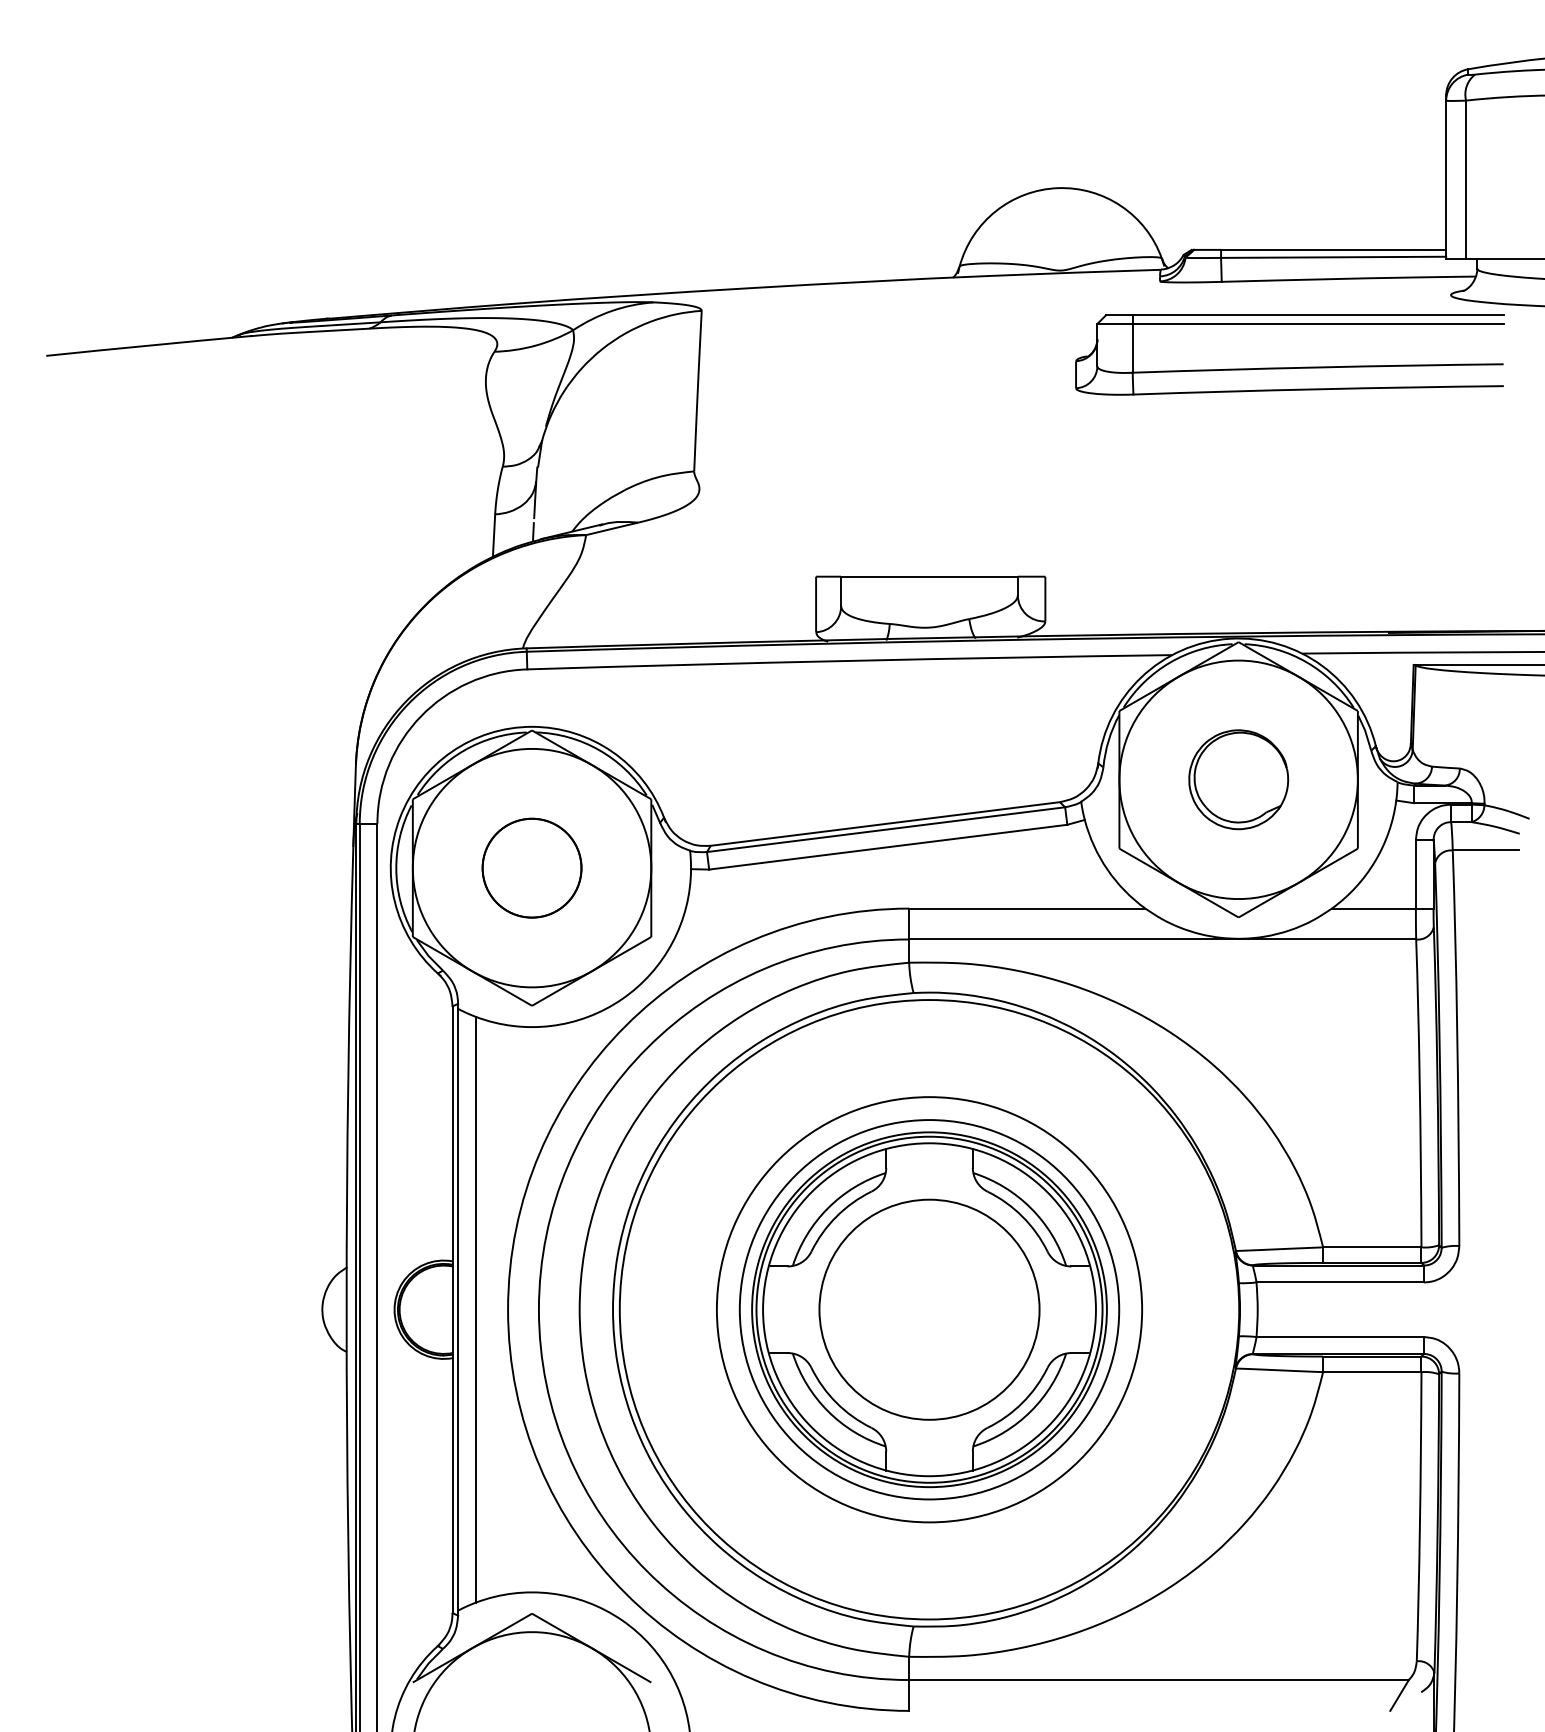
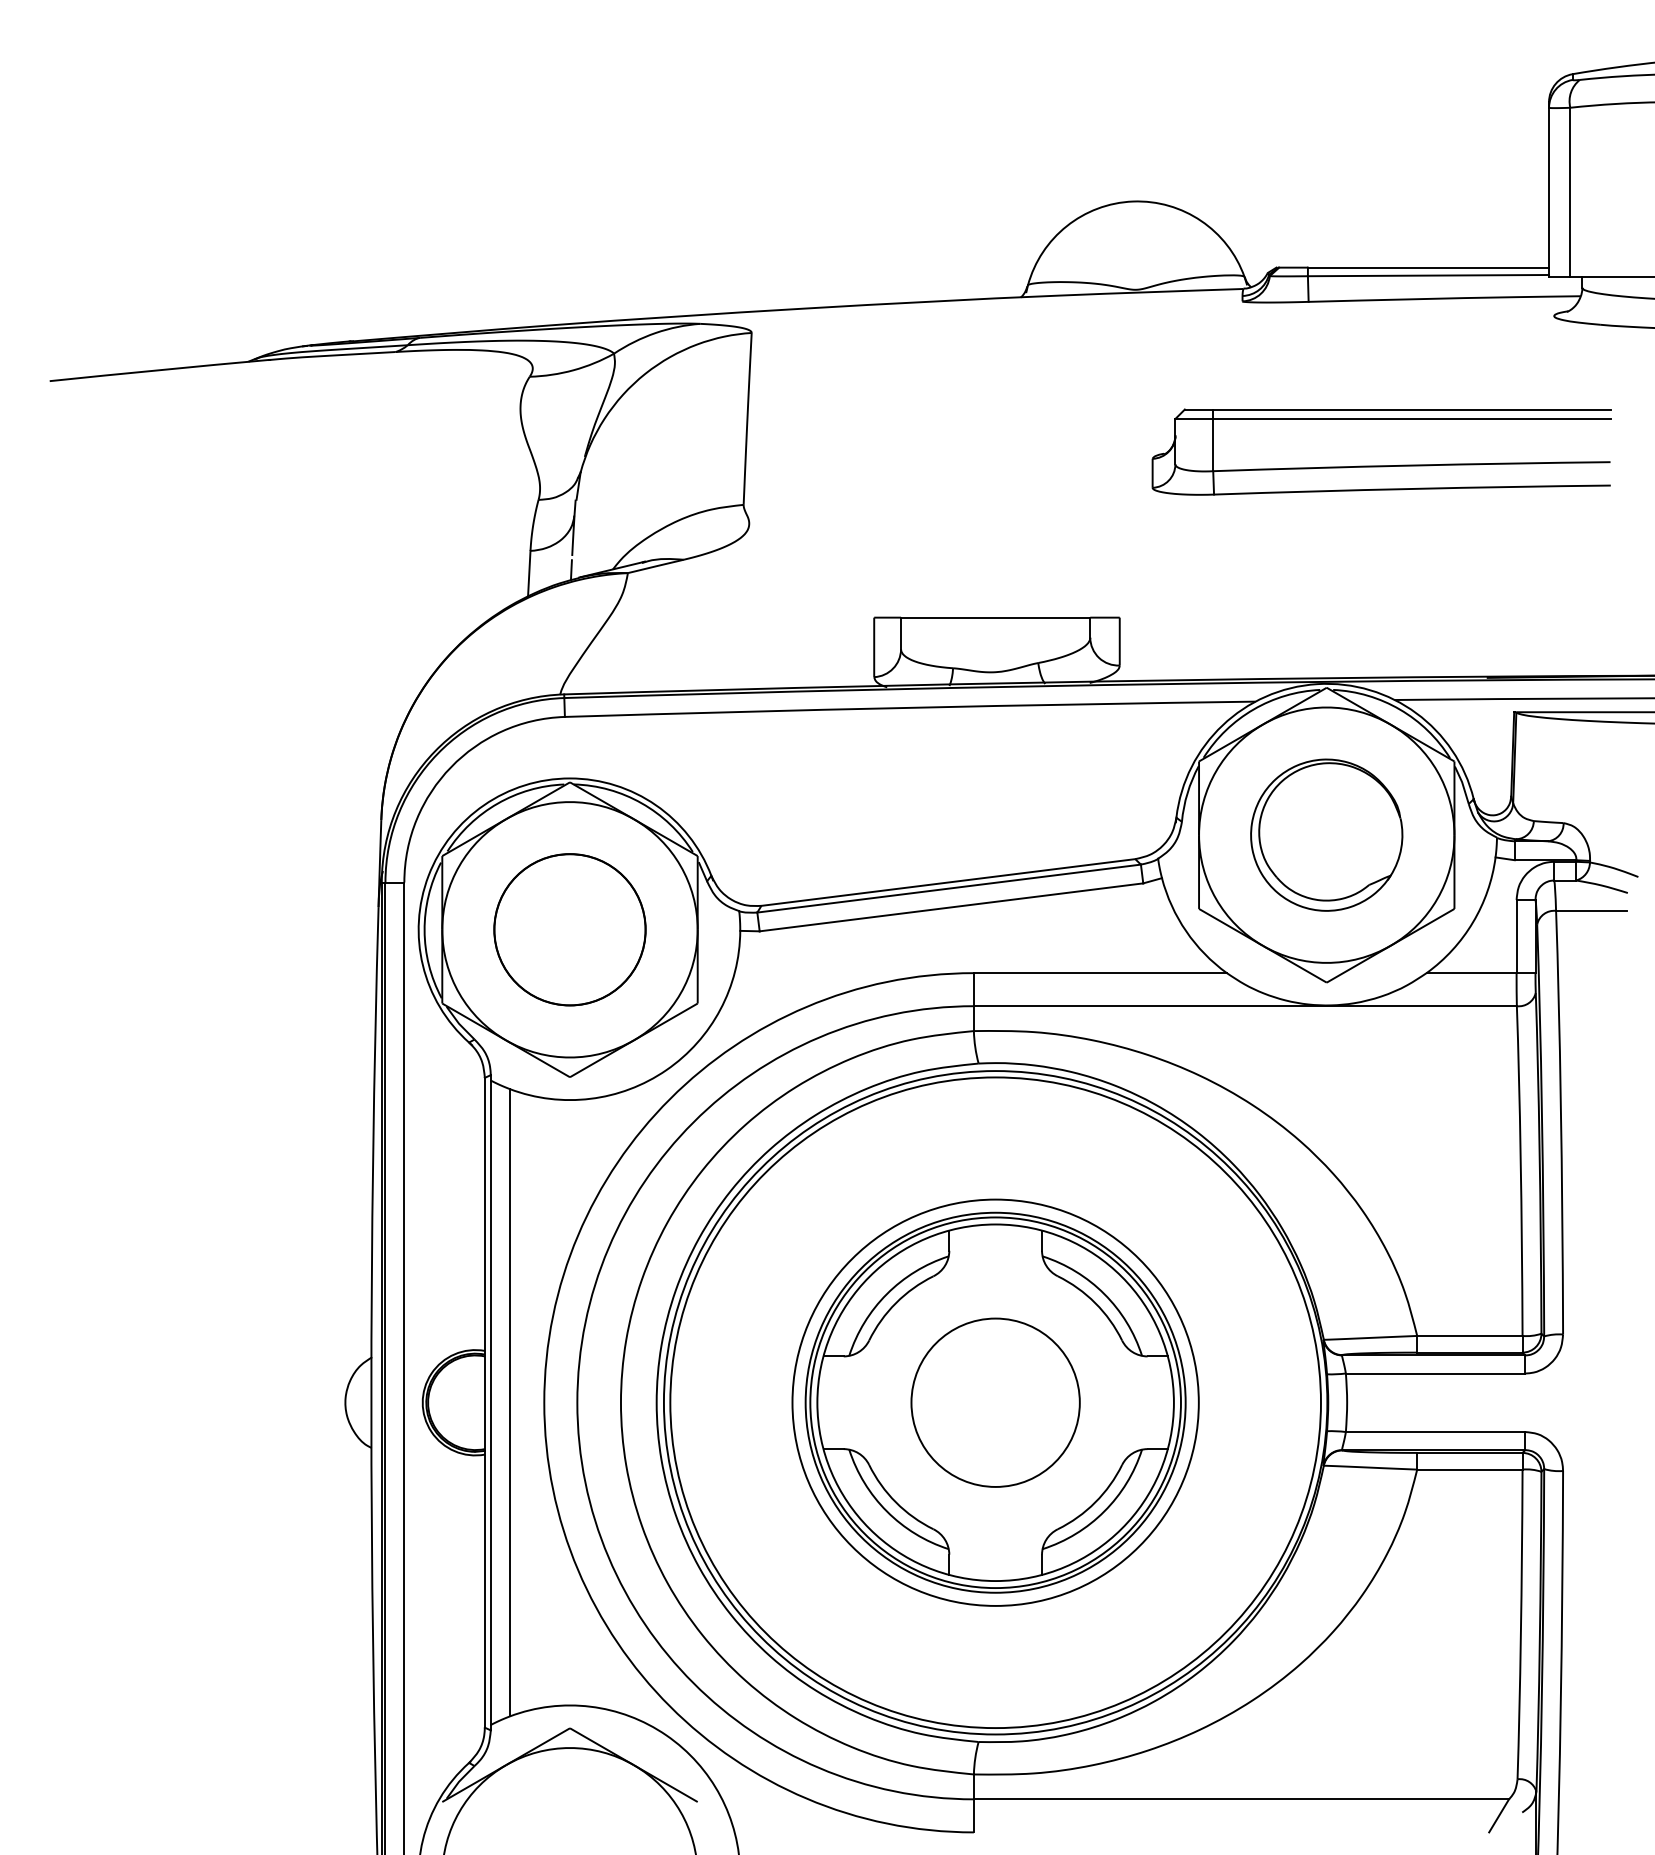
part: (1289, 367) -> (1381, 465), moved
part: (1238, 779) -> (1326, 834), size x1.43
circle: (531, 867) -> (569, 929), size x1.43
circle: (929, 1309) -> (995, 1402), size x0.71
circle: (929, 1309) -> (995, 1402), size x1.43

